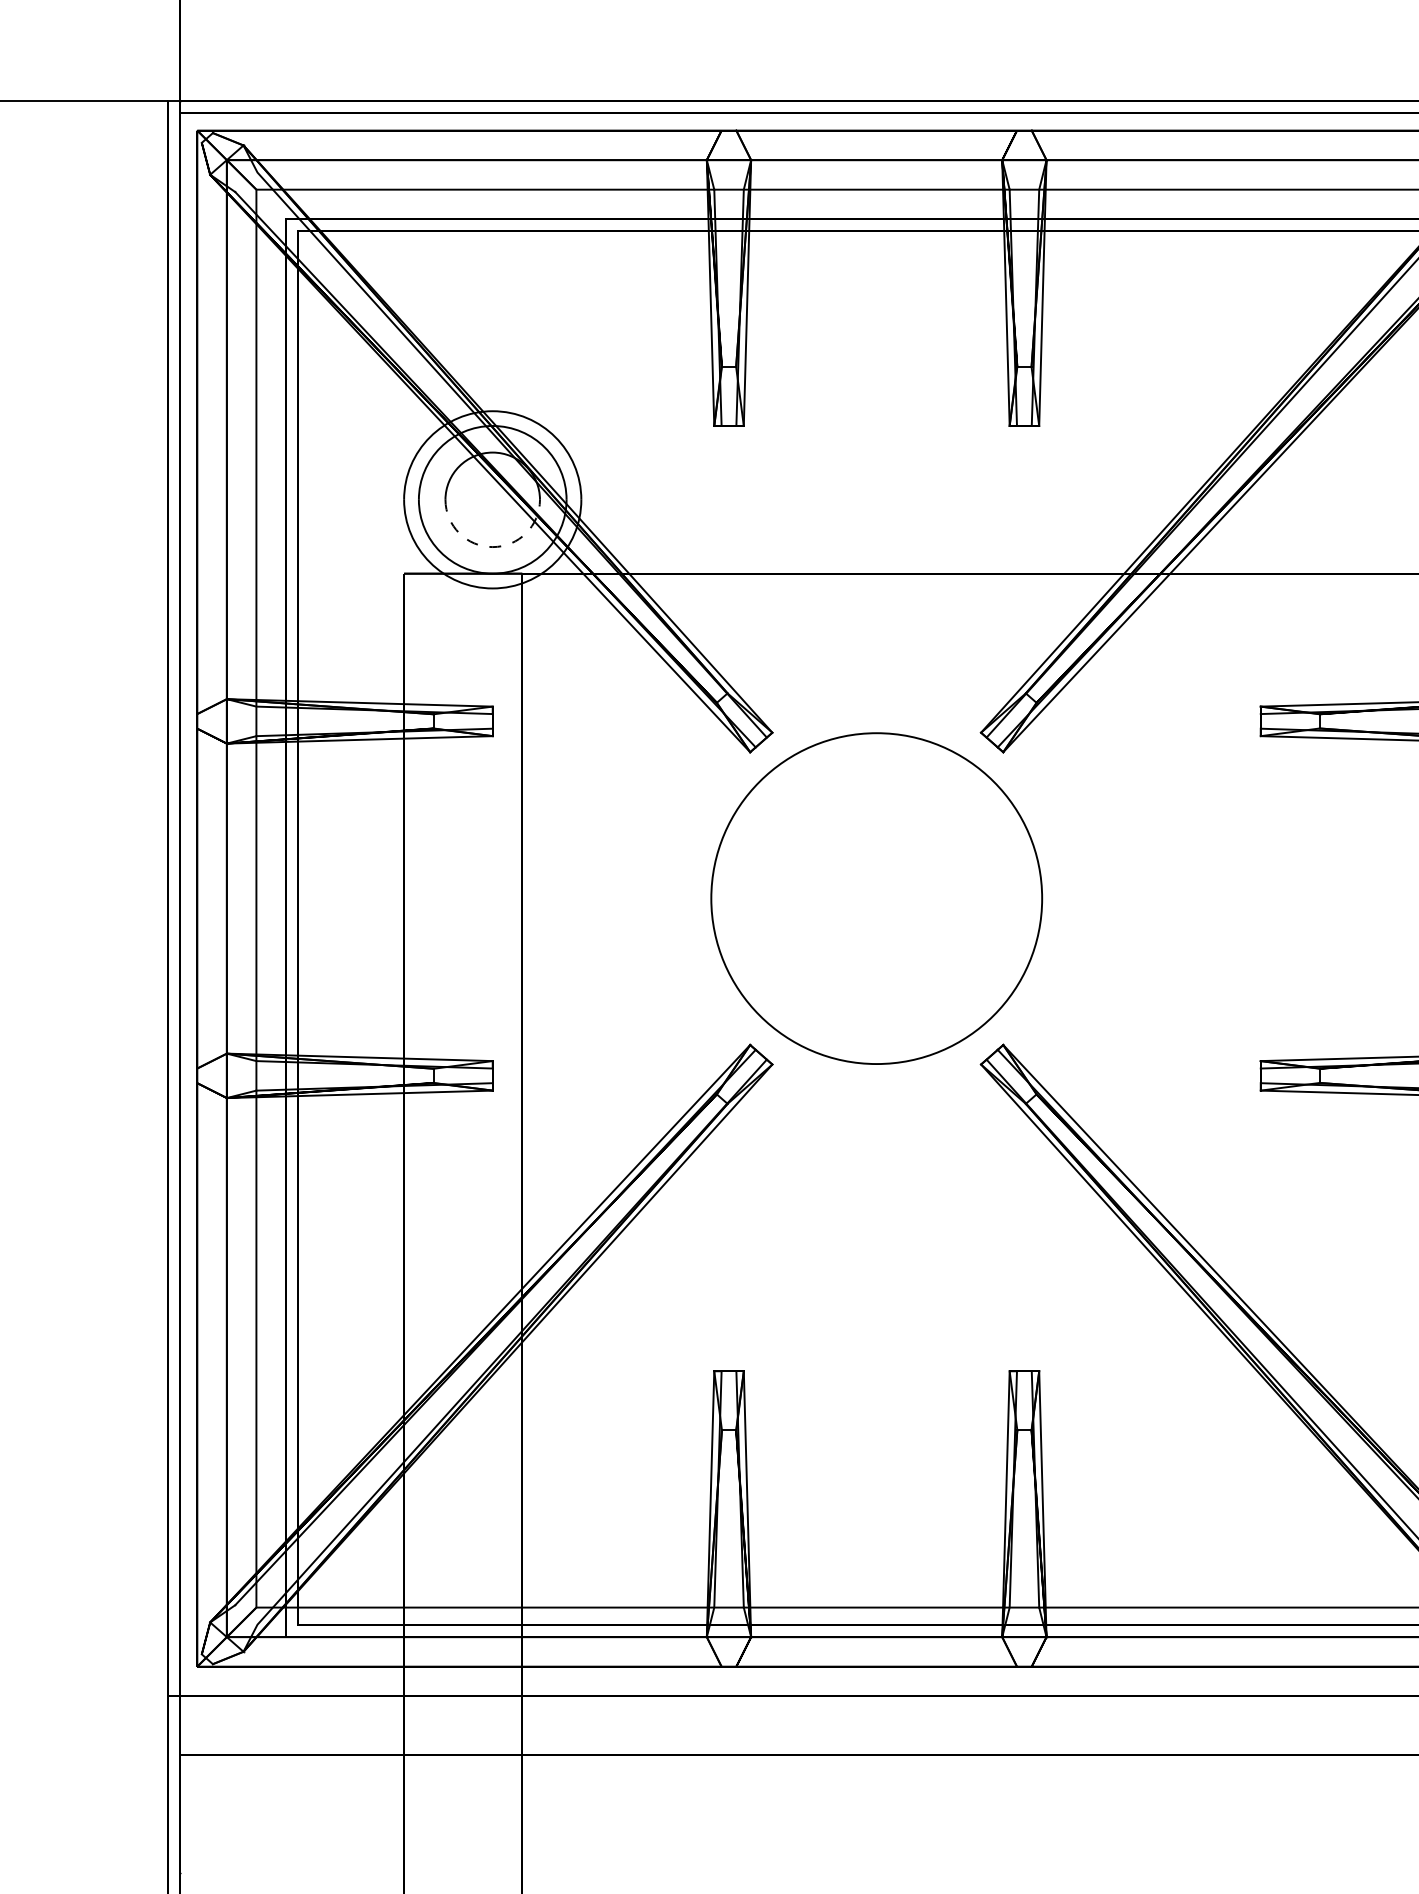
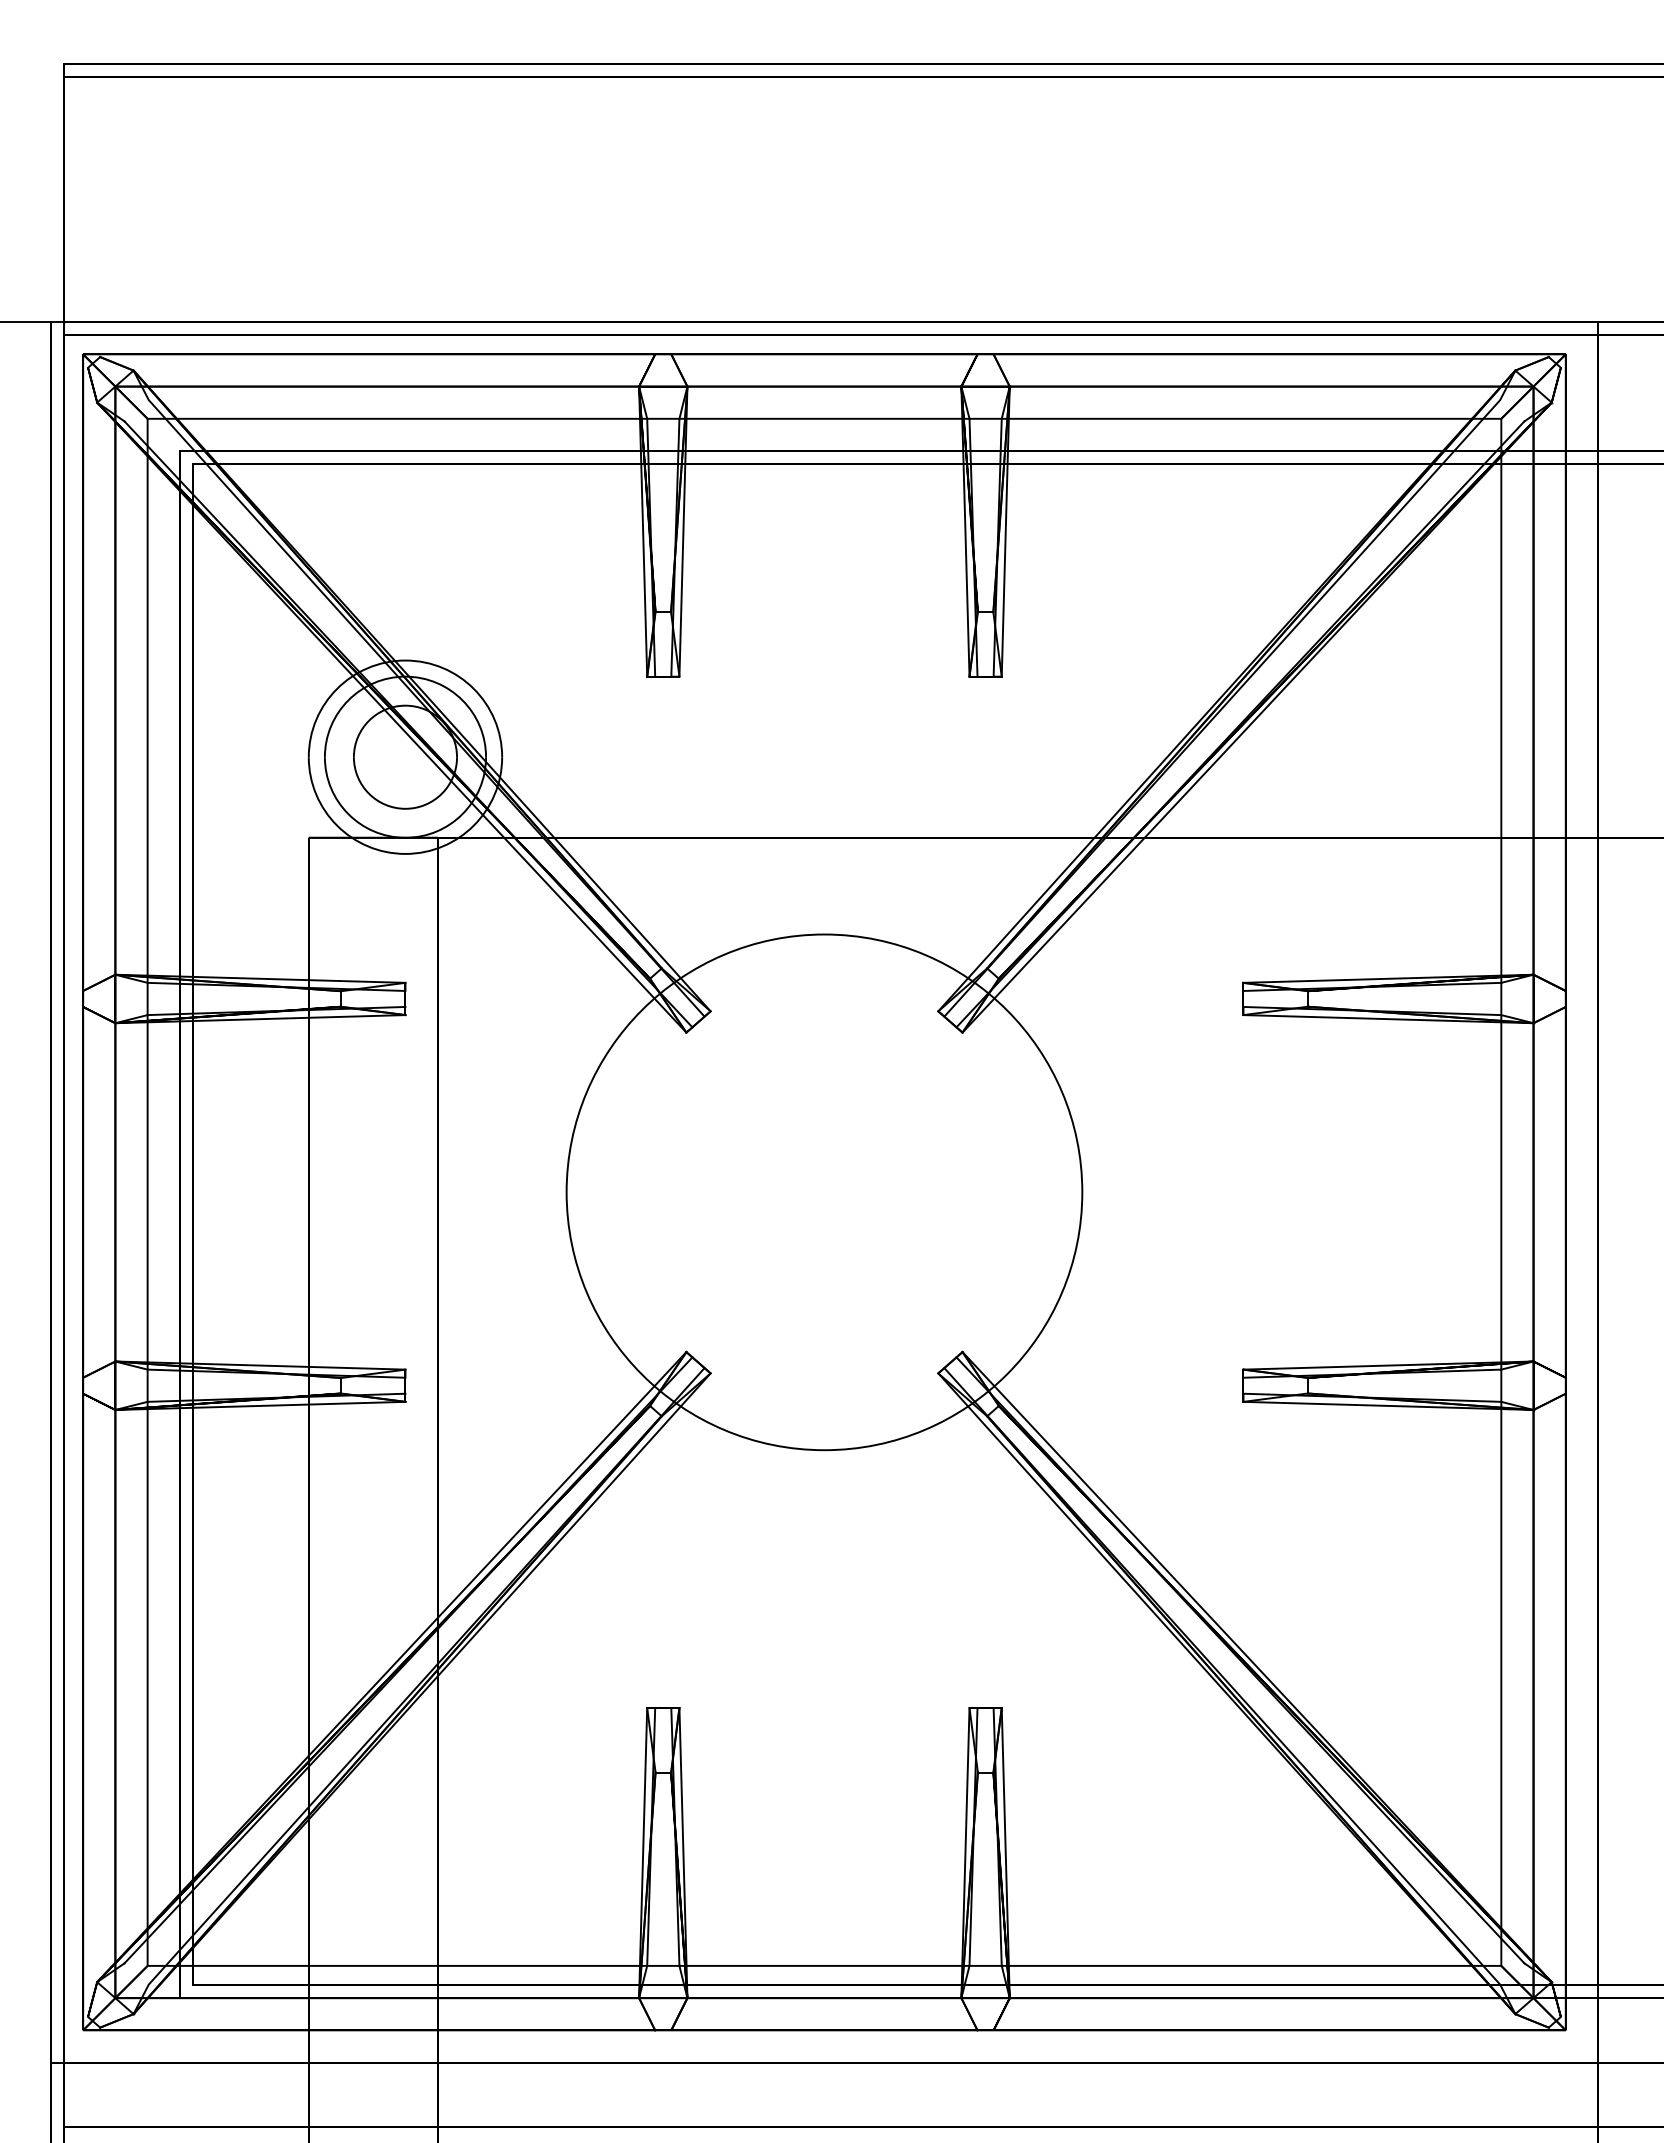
arc: (492, 546) -> (405, 808), dashed -> solid
circle: (876, 898) -> (824, 1192), size x1.43

